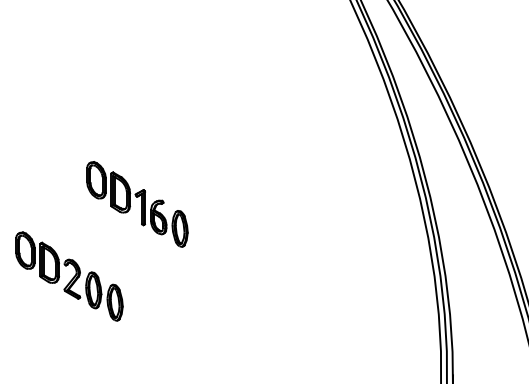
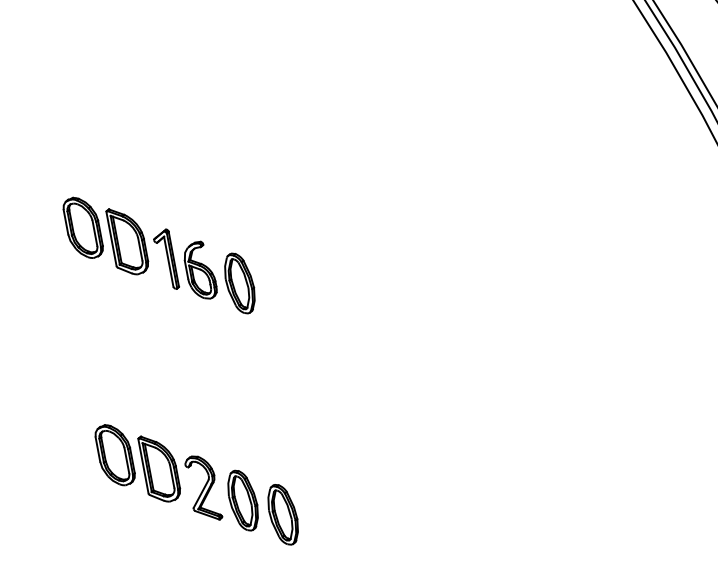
part: (137, 204) -> (160, 255), moved

